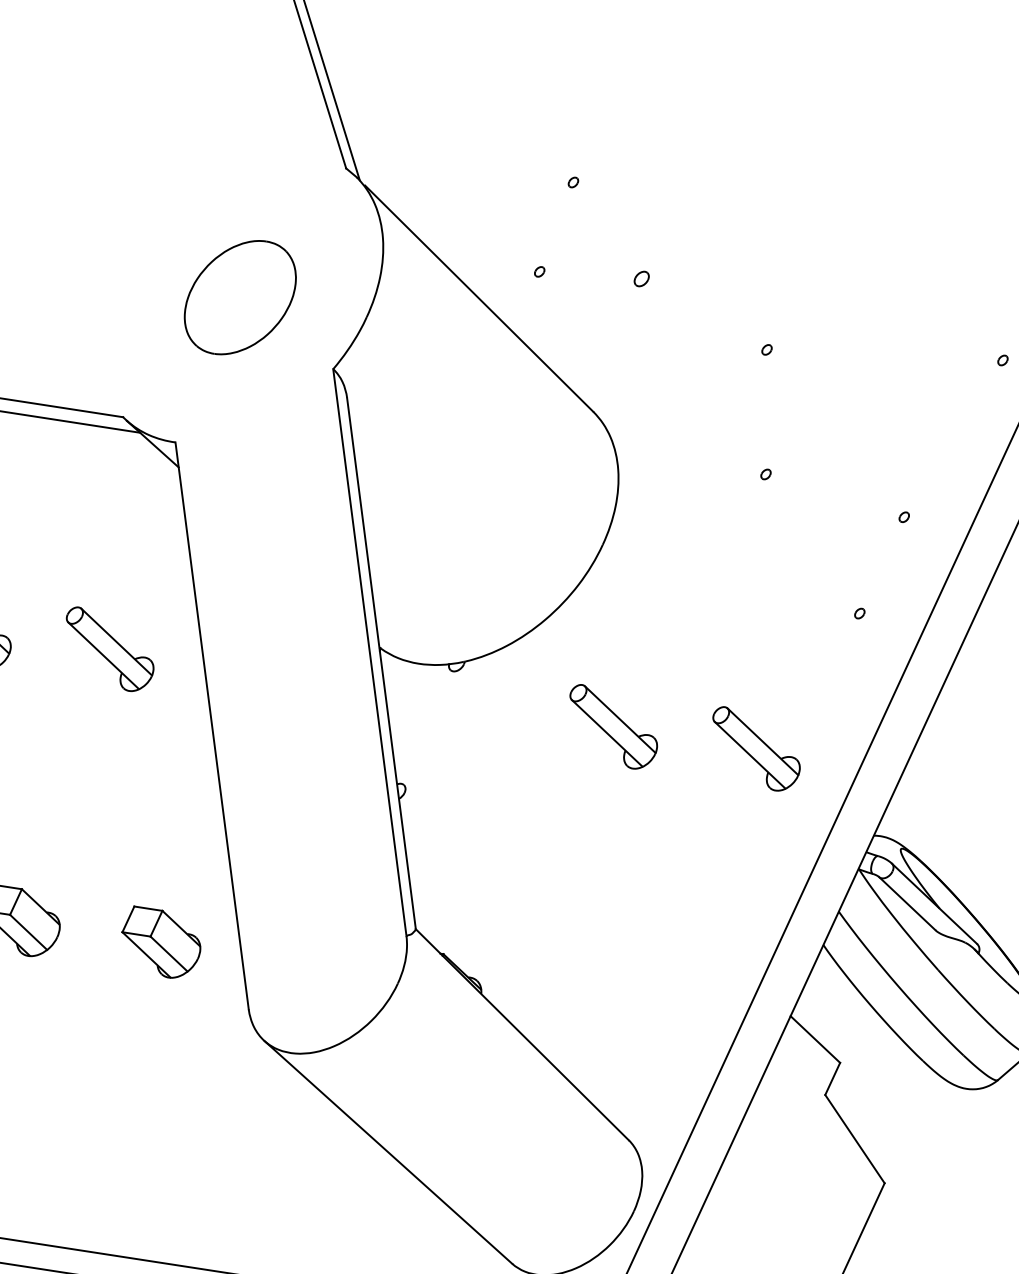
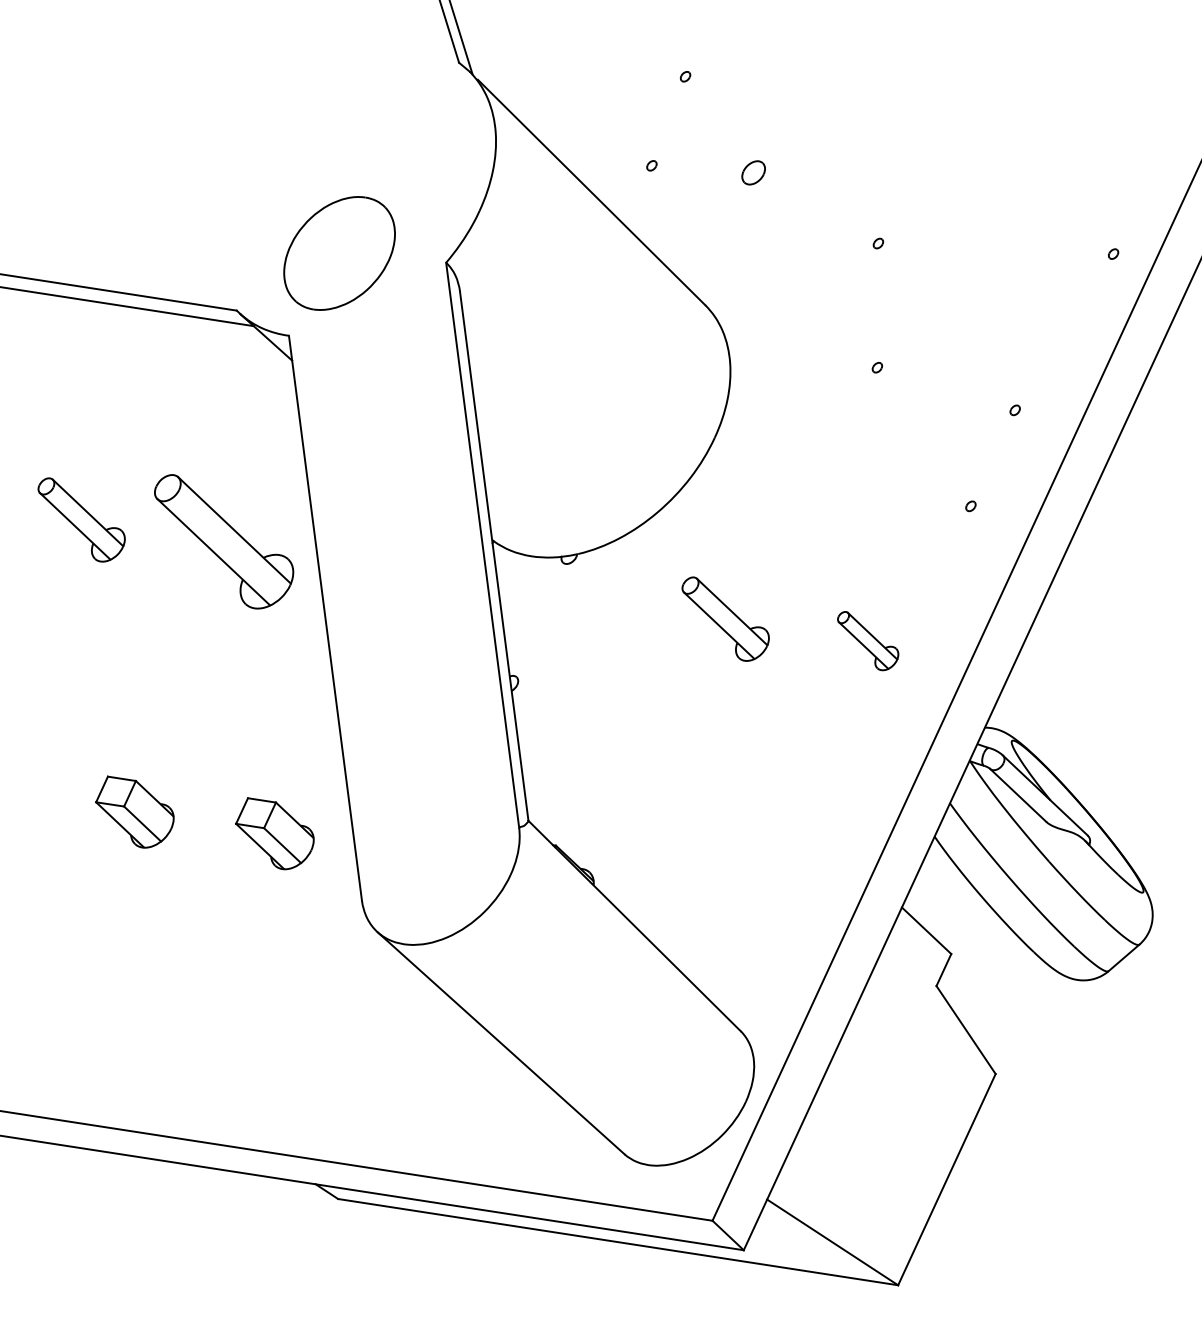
part: (641, 278) -> (753, 172), size x1.6
part: (240, 297) -> (339, 253), moved
part: (109, 648) -> (223, 541), size x1.6
part: (757, 748) -> (868, 640), size x0.7

